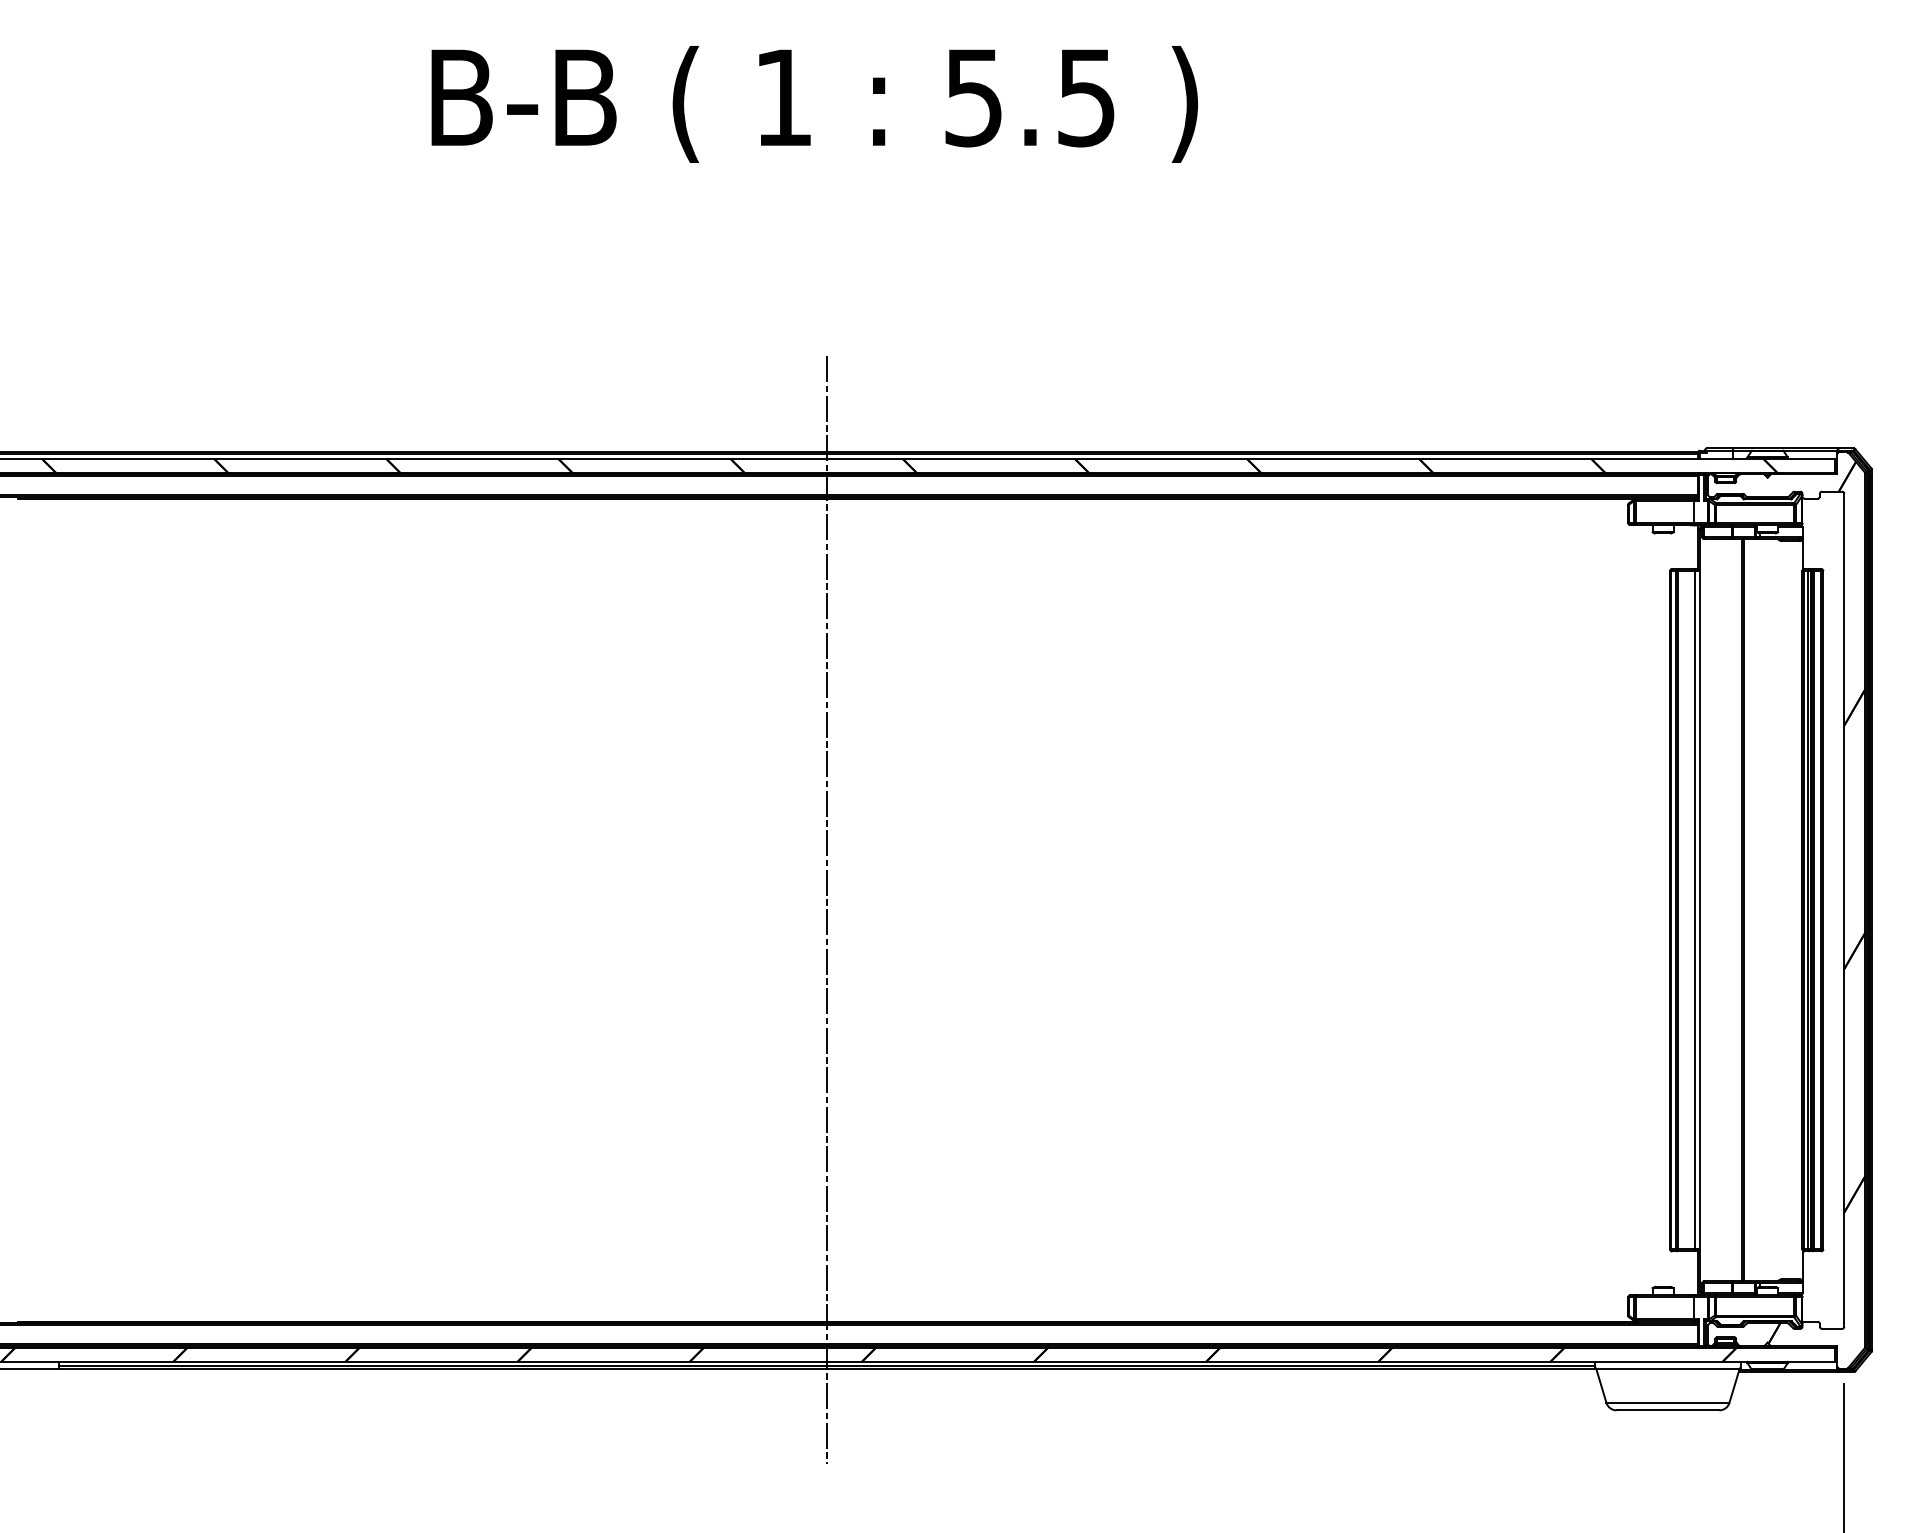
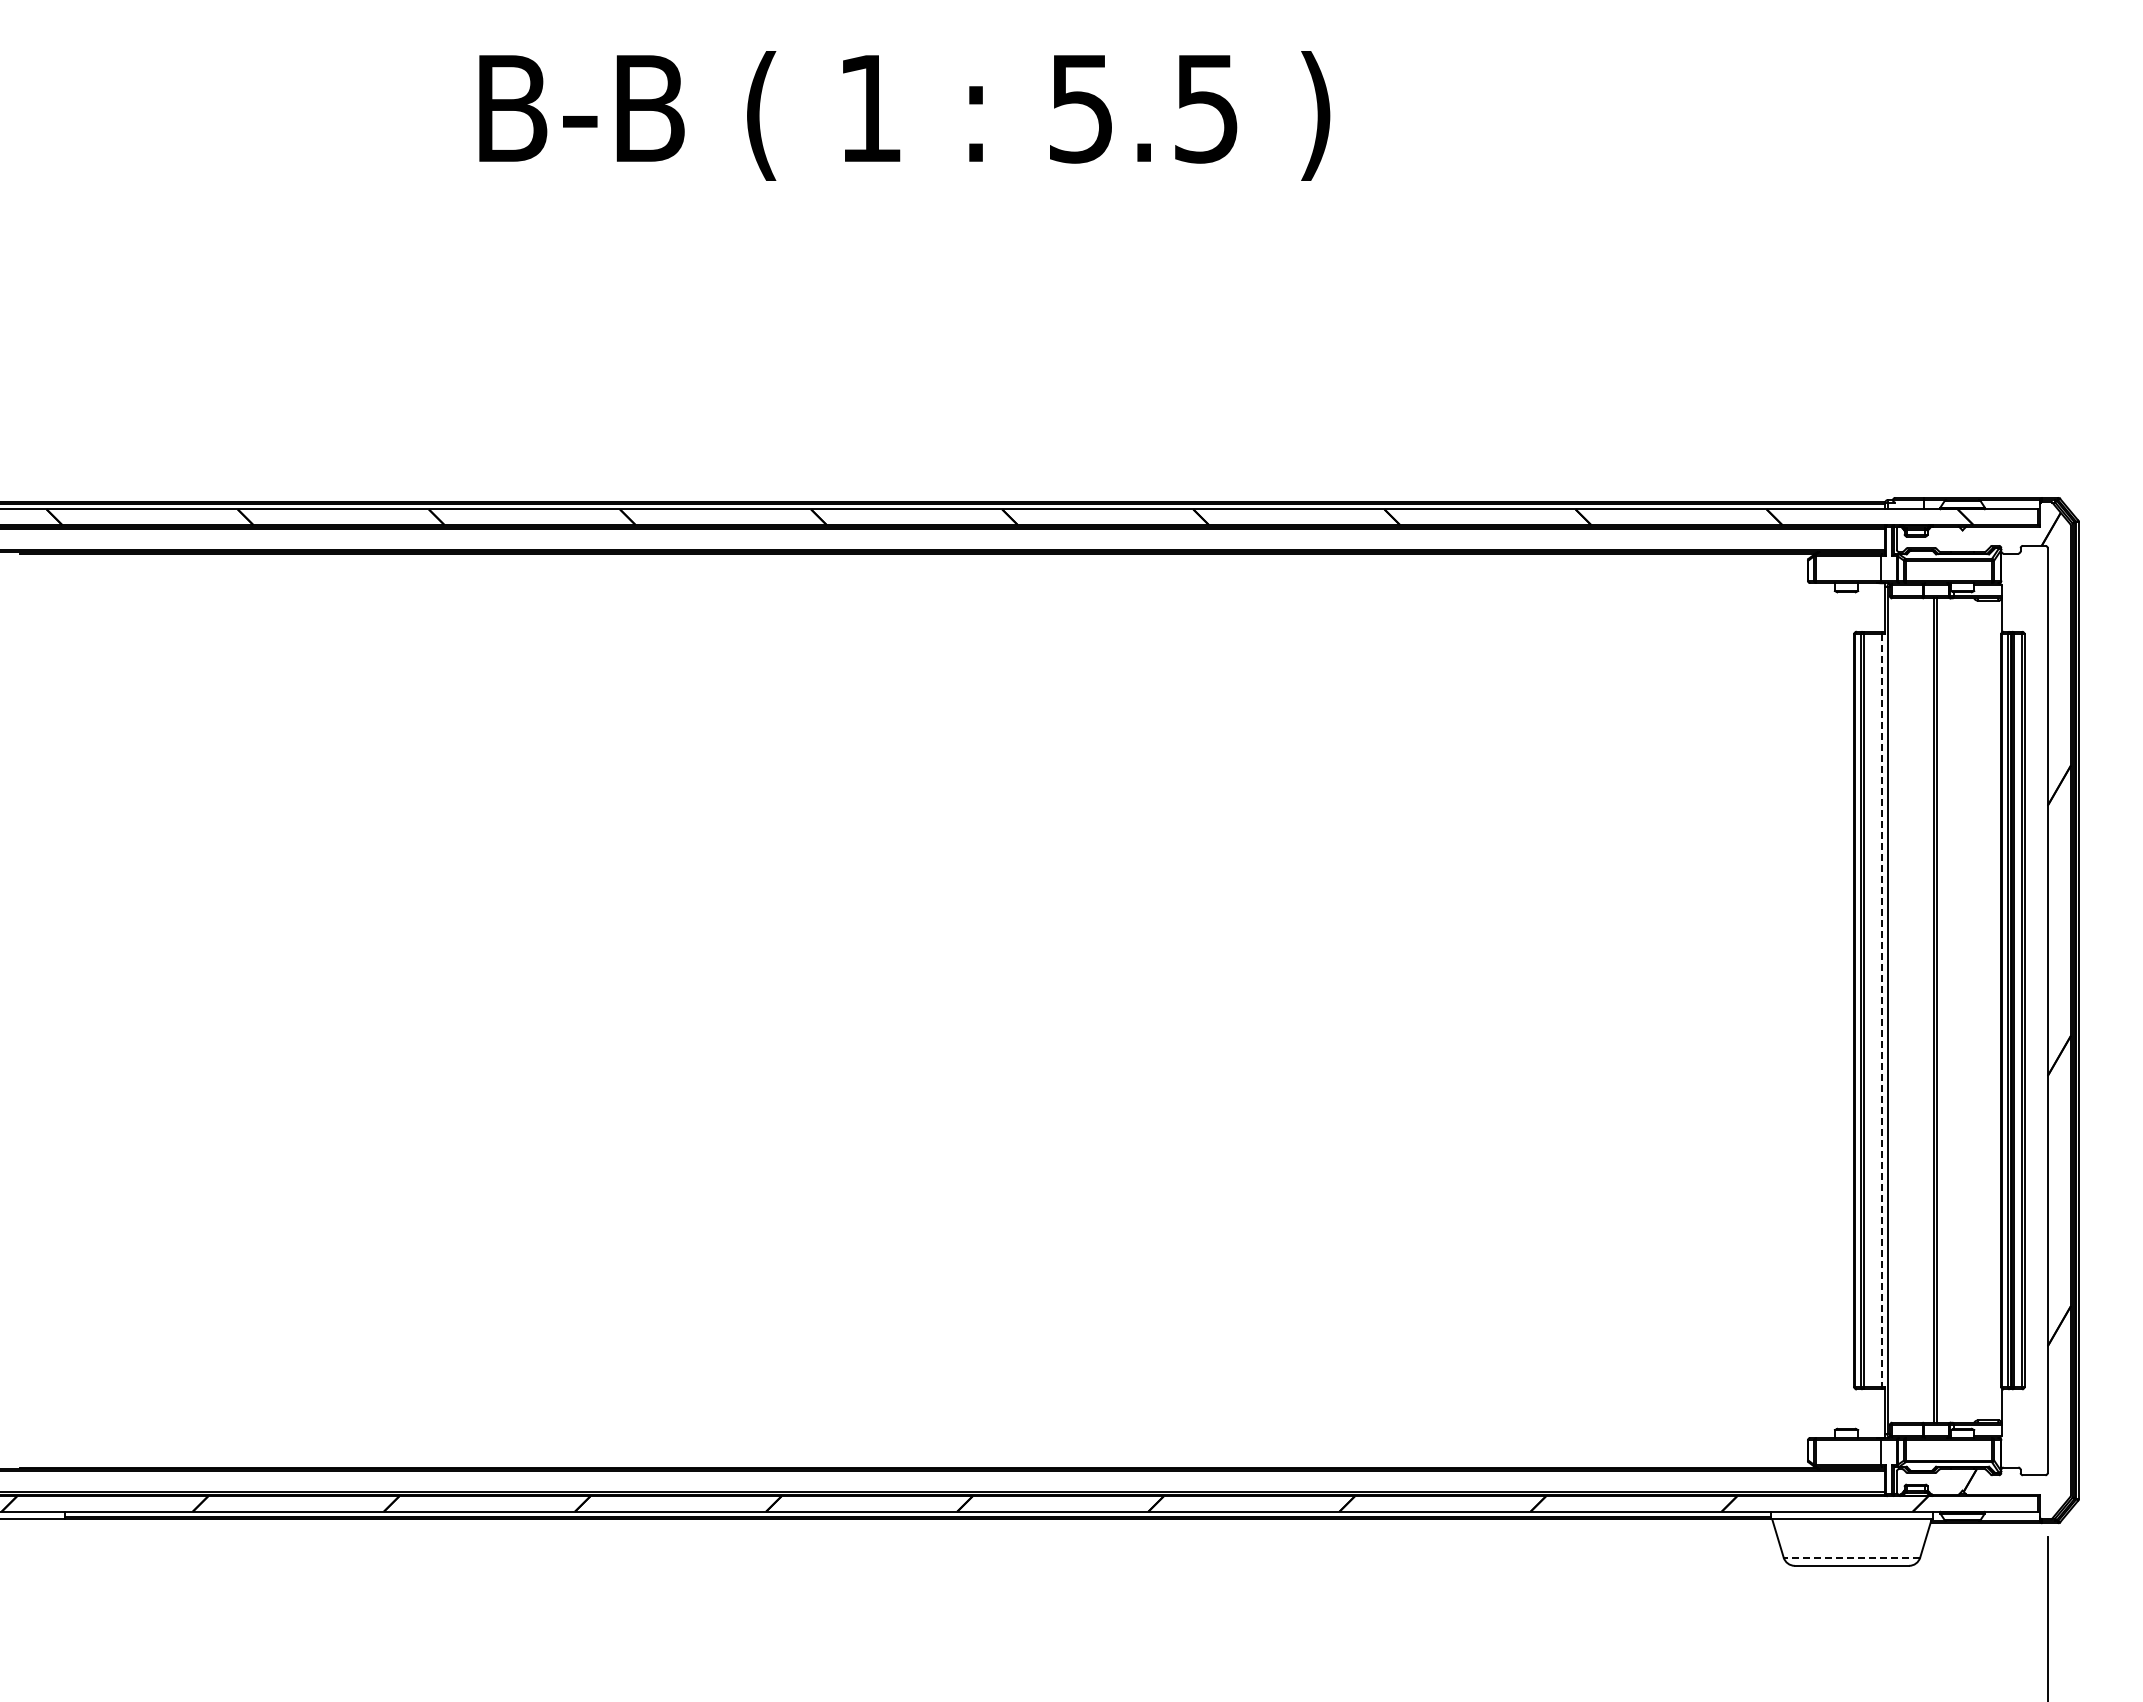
line: (826, 910) -> (917, 1010), removed
line: (1695, 911) -> (1882, 1011), solid -> dashed
line: (1667, 1402) -> (1851, 1557), solid -> dashed

